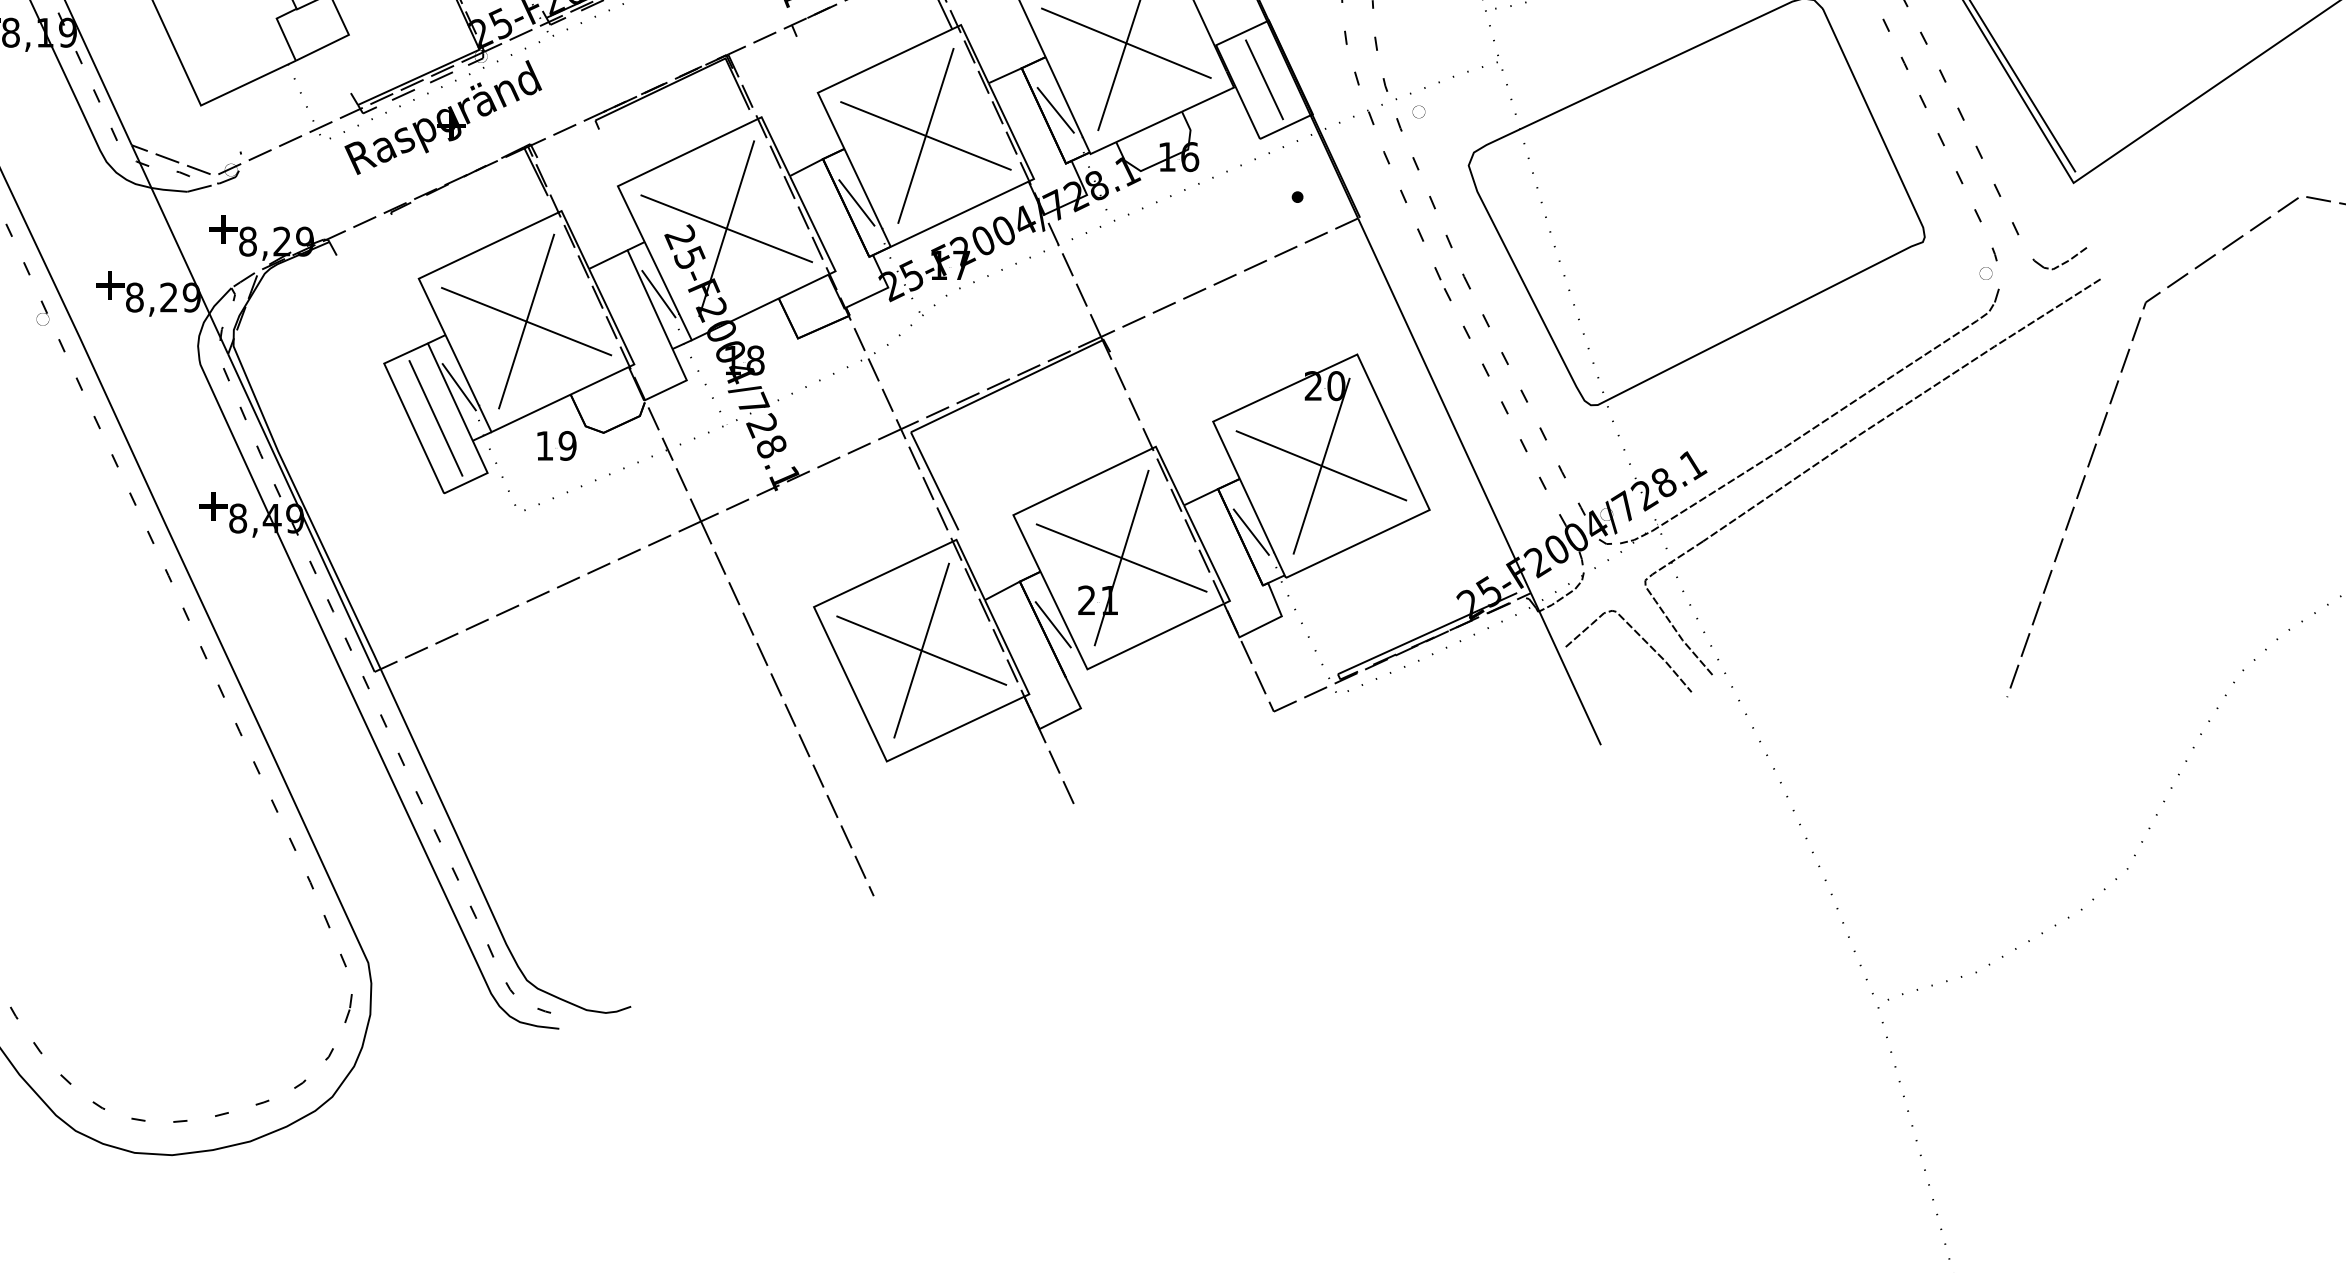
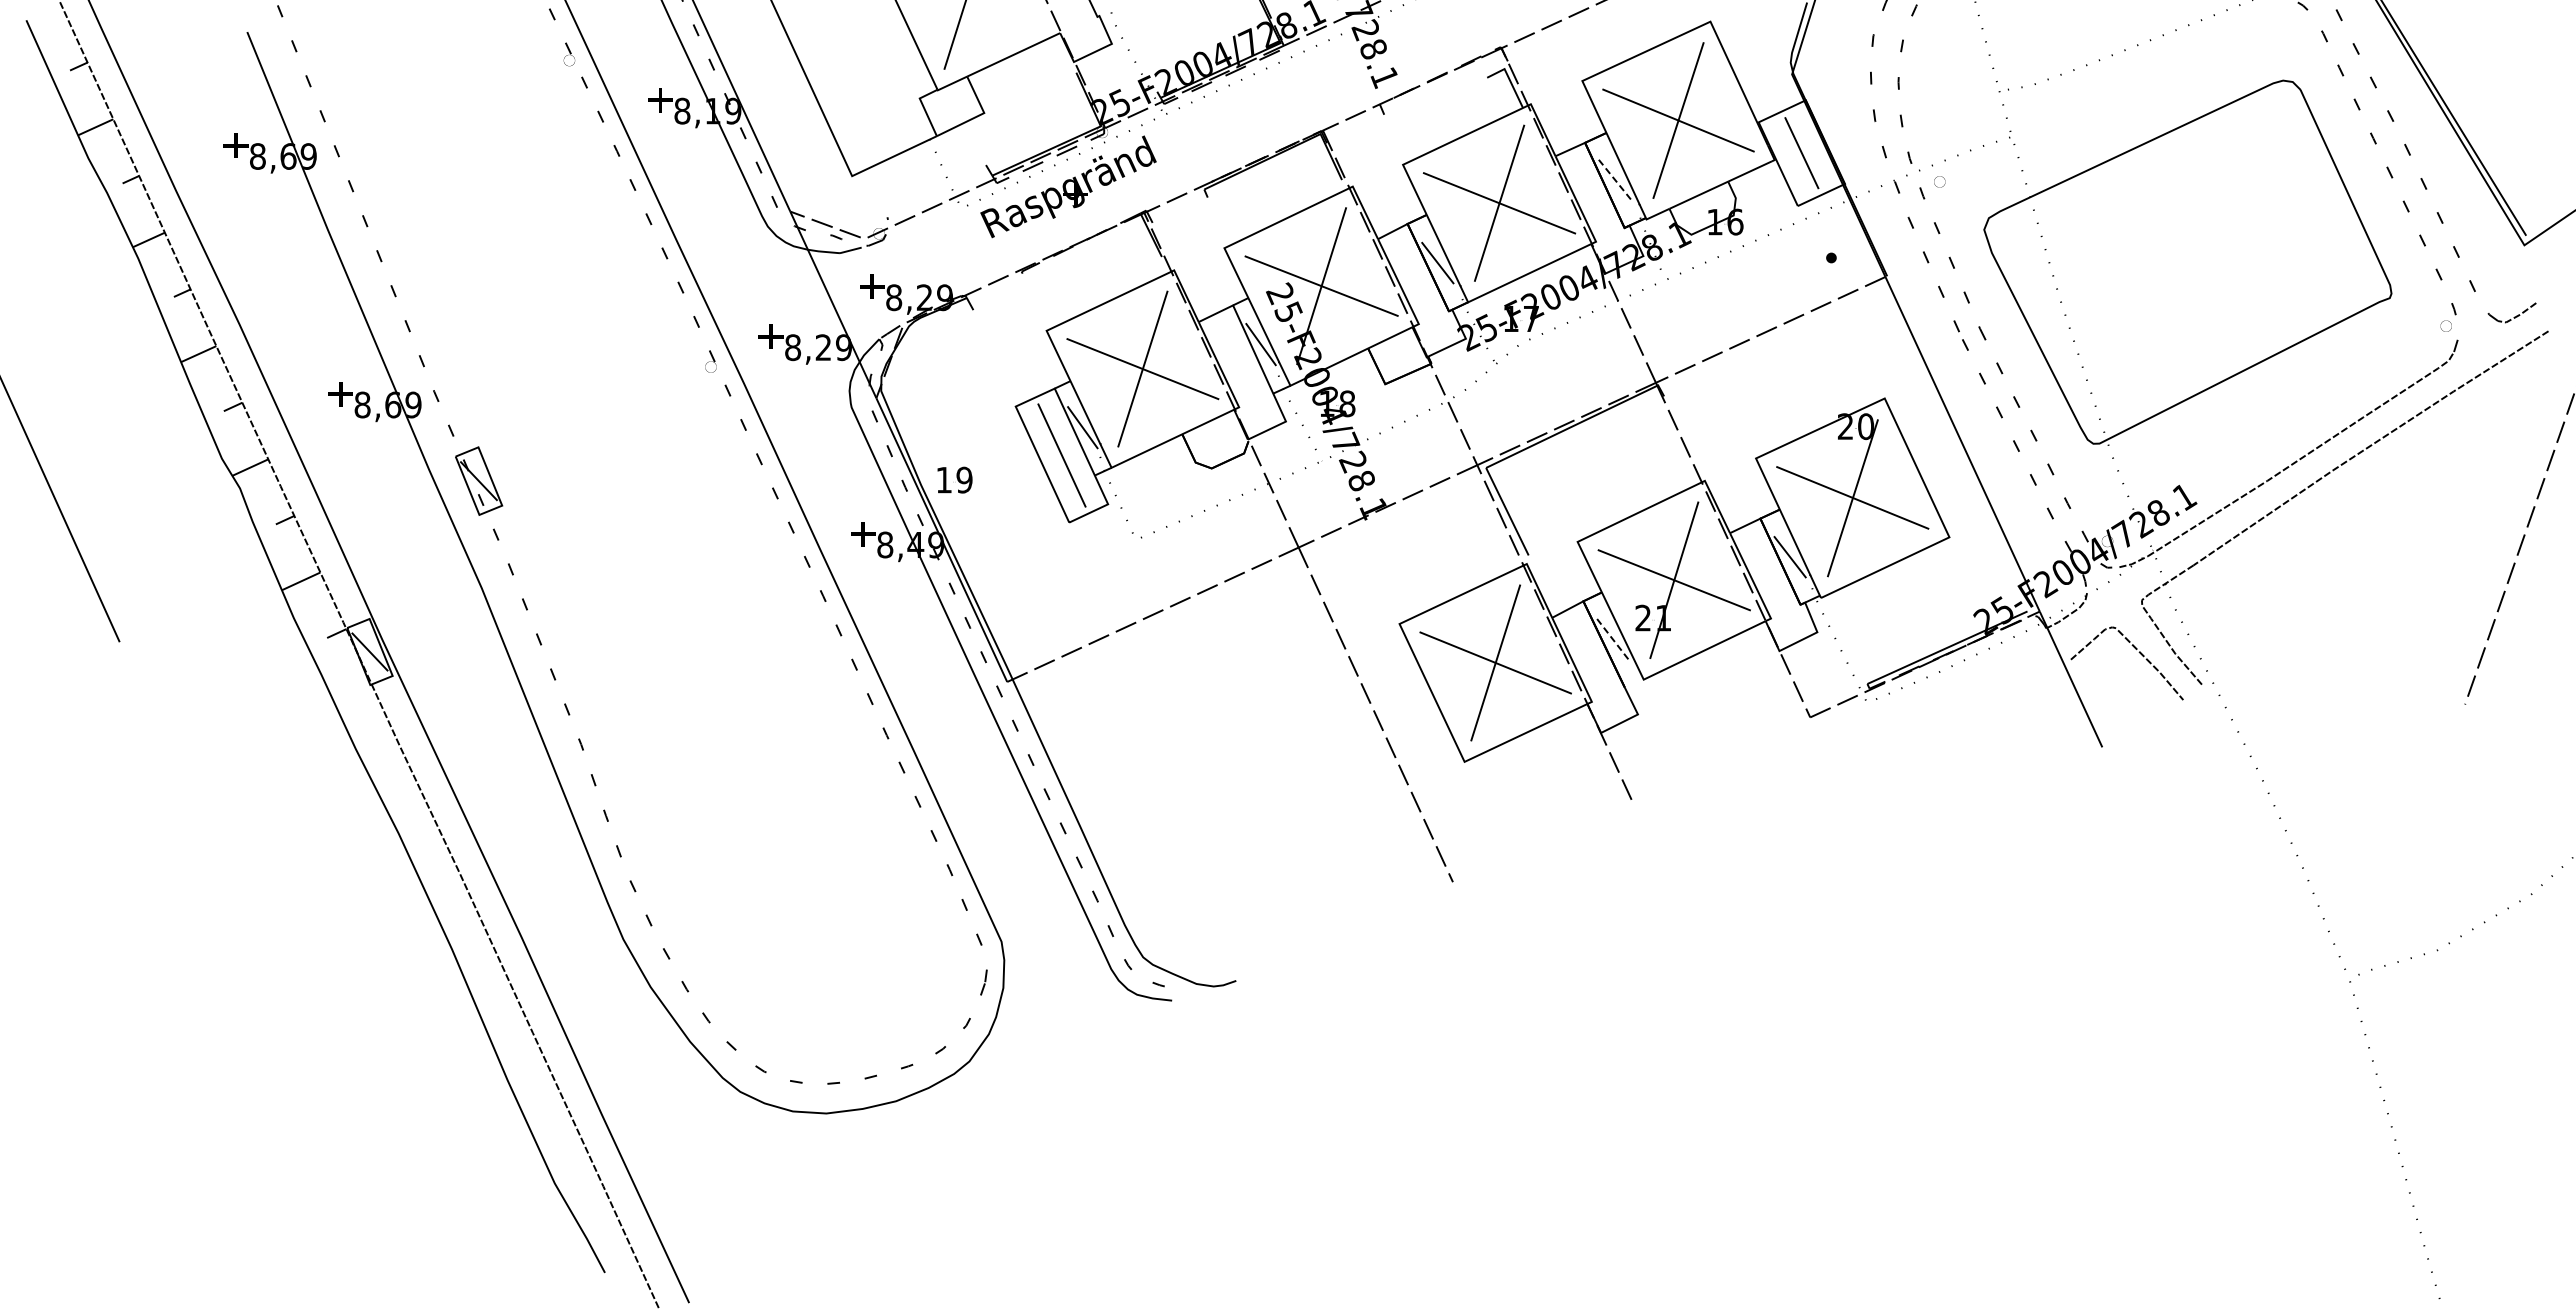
line: (1055, 110) -> (1615, 180), solid -> dashed
part: (556, 445) -> (954, 479), moved
line: (1053, 625) -> (1613, 640), solid -> dashed

